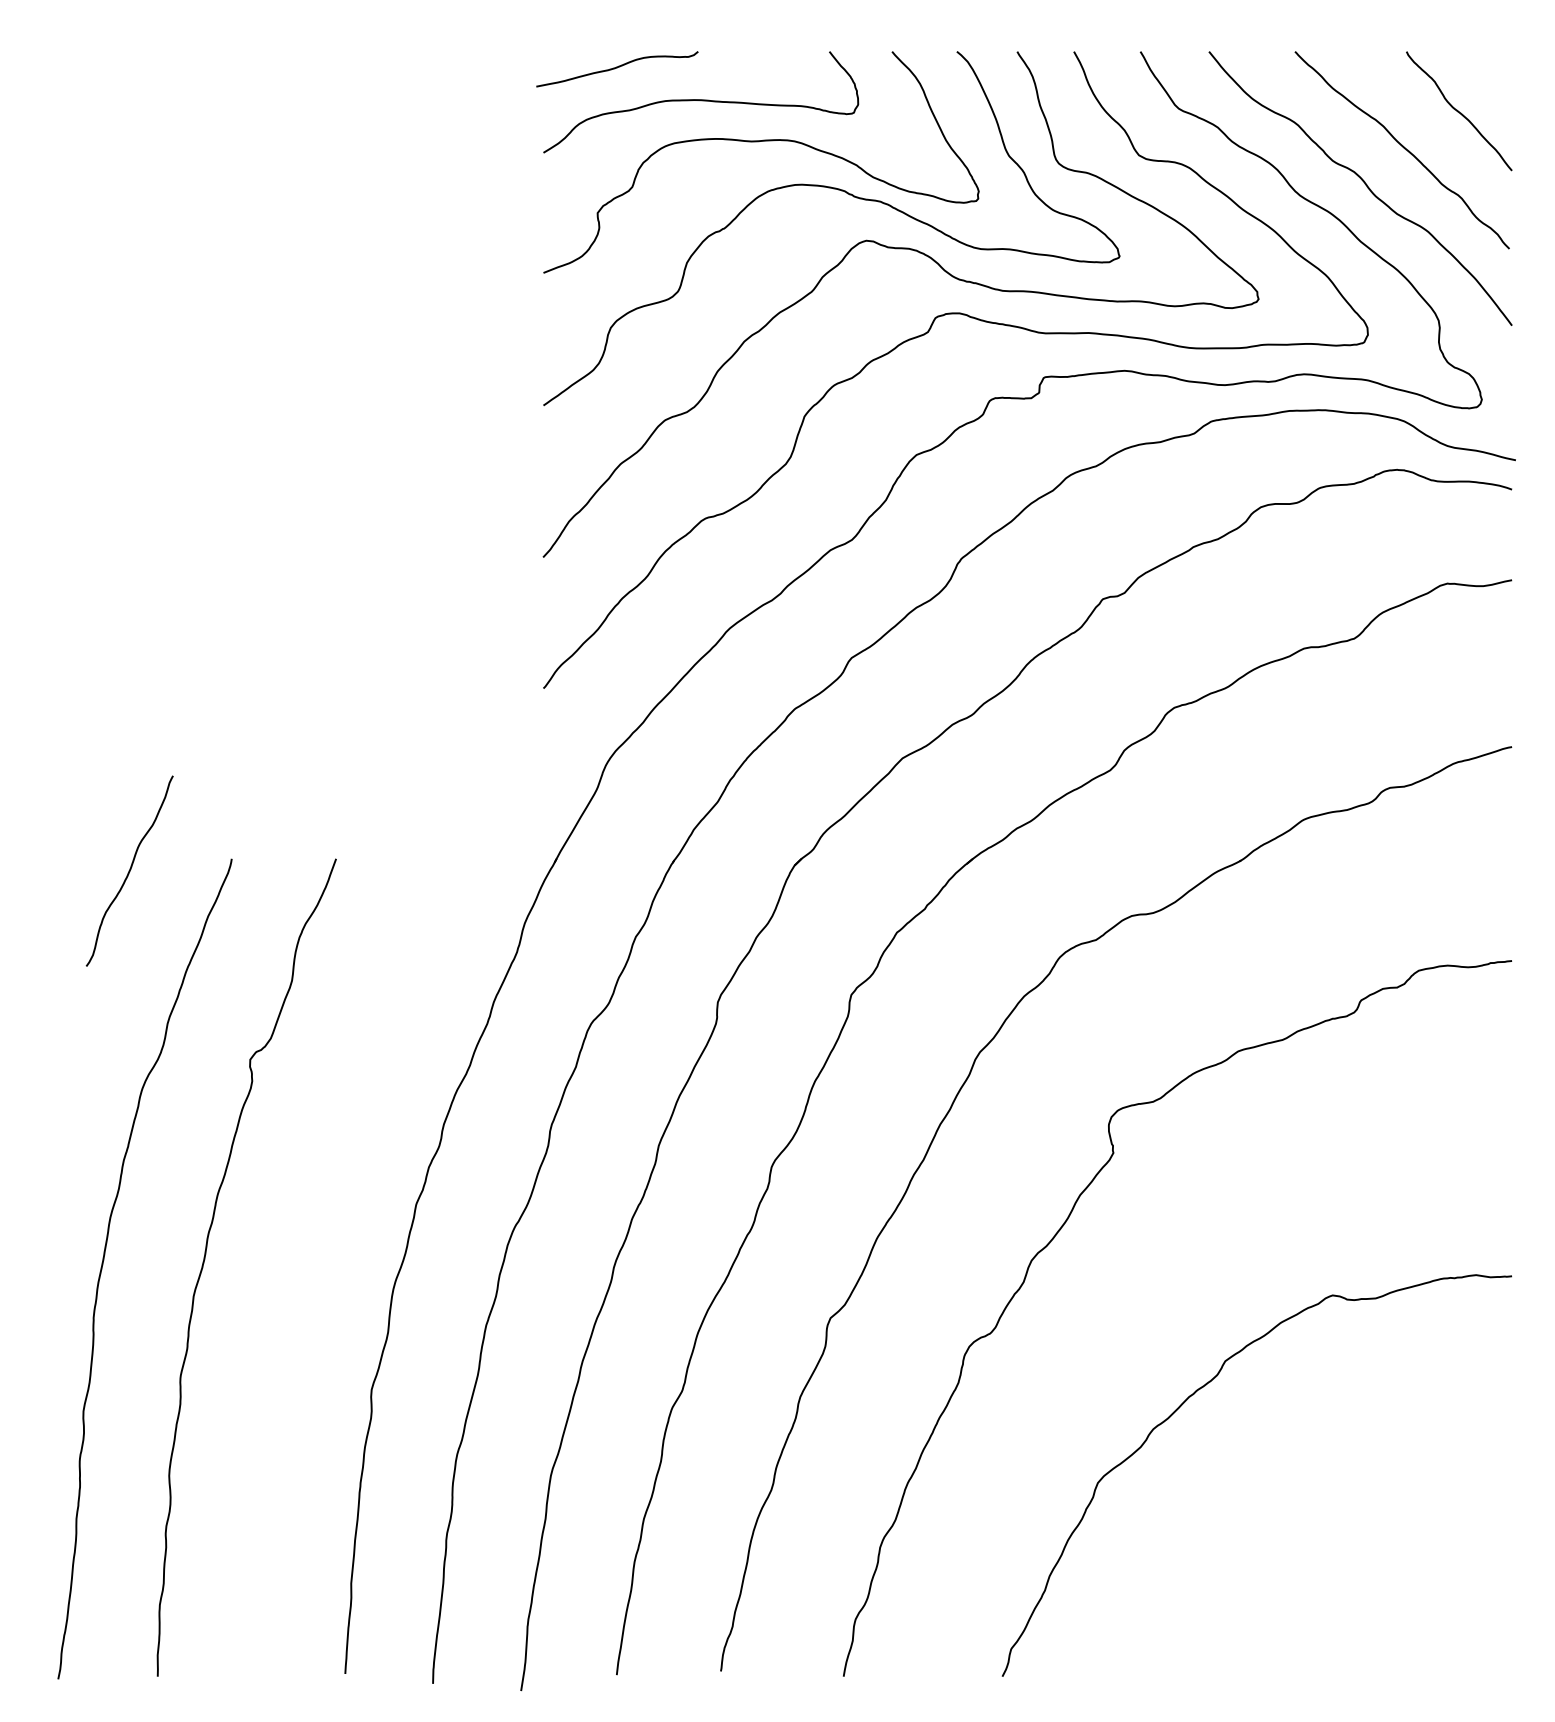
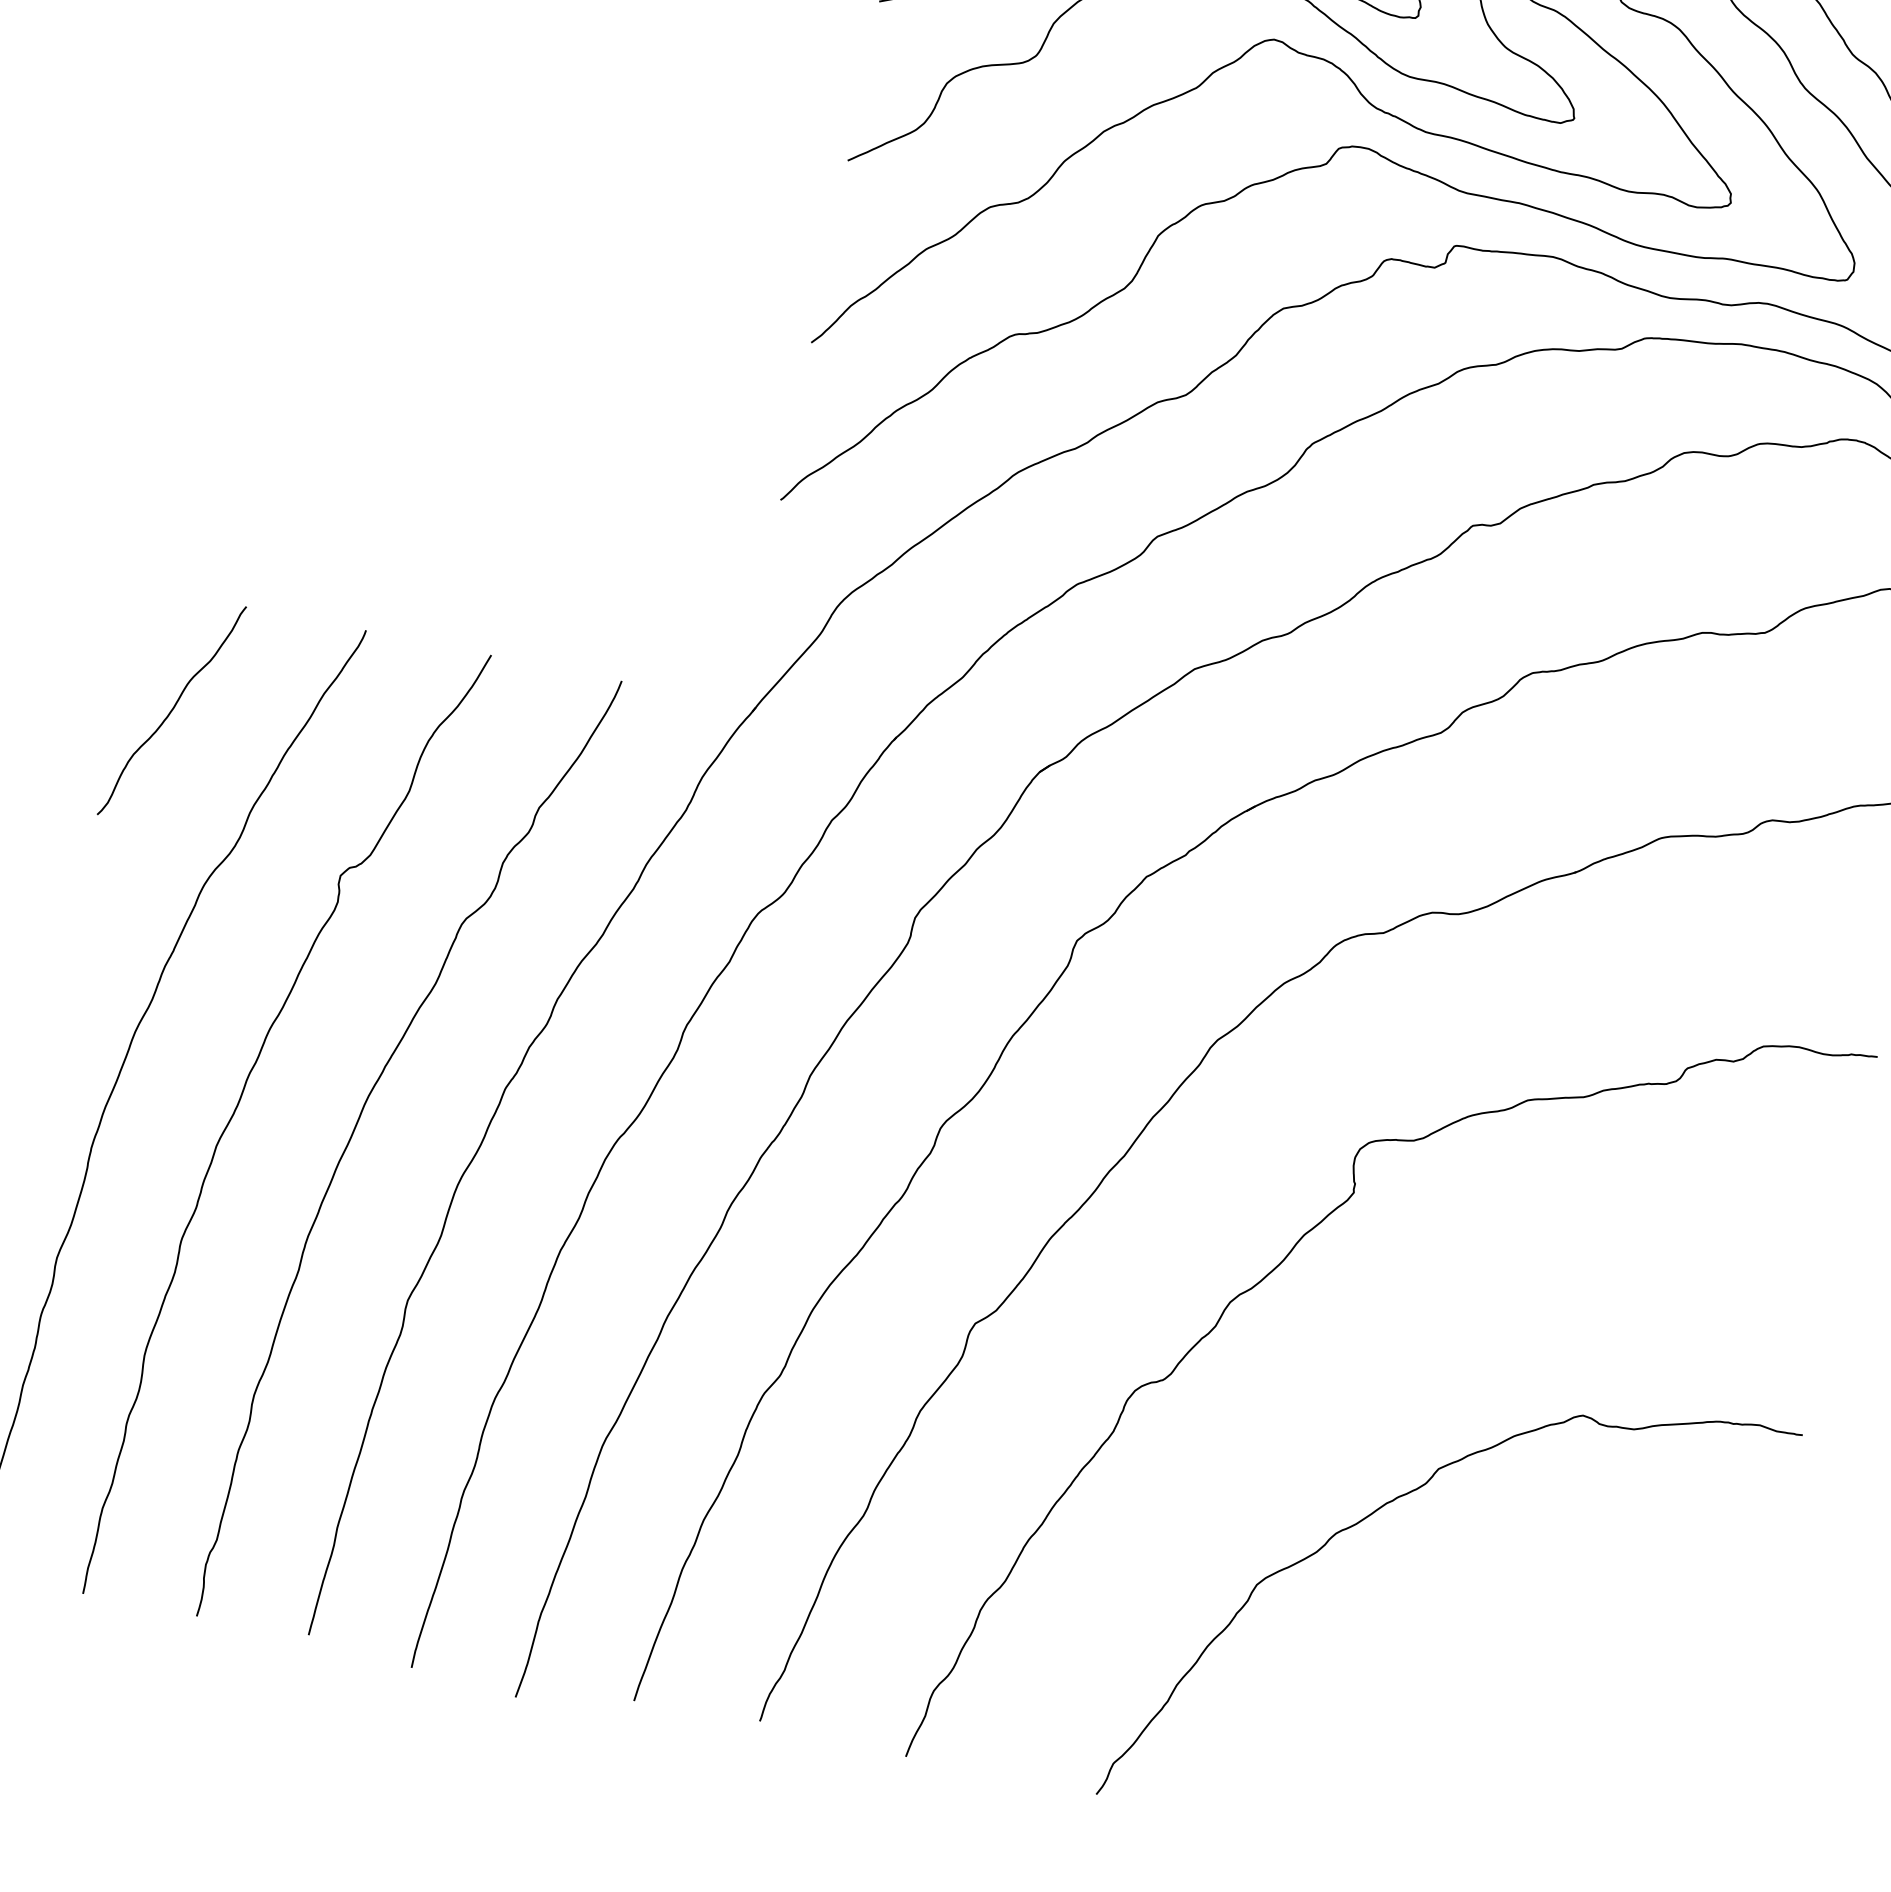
curve: (129, 870) -> (171, 709), moved
curve: (303, 1258) -> (357, 1126), added

